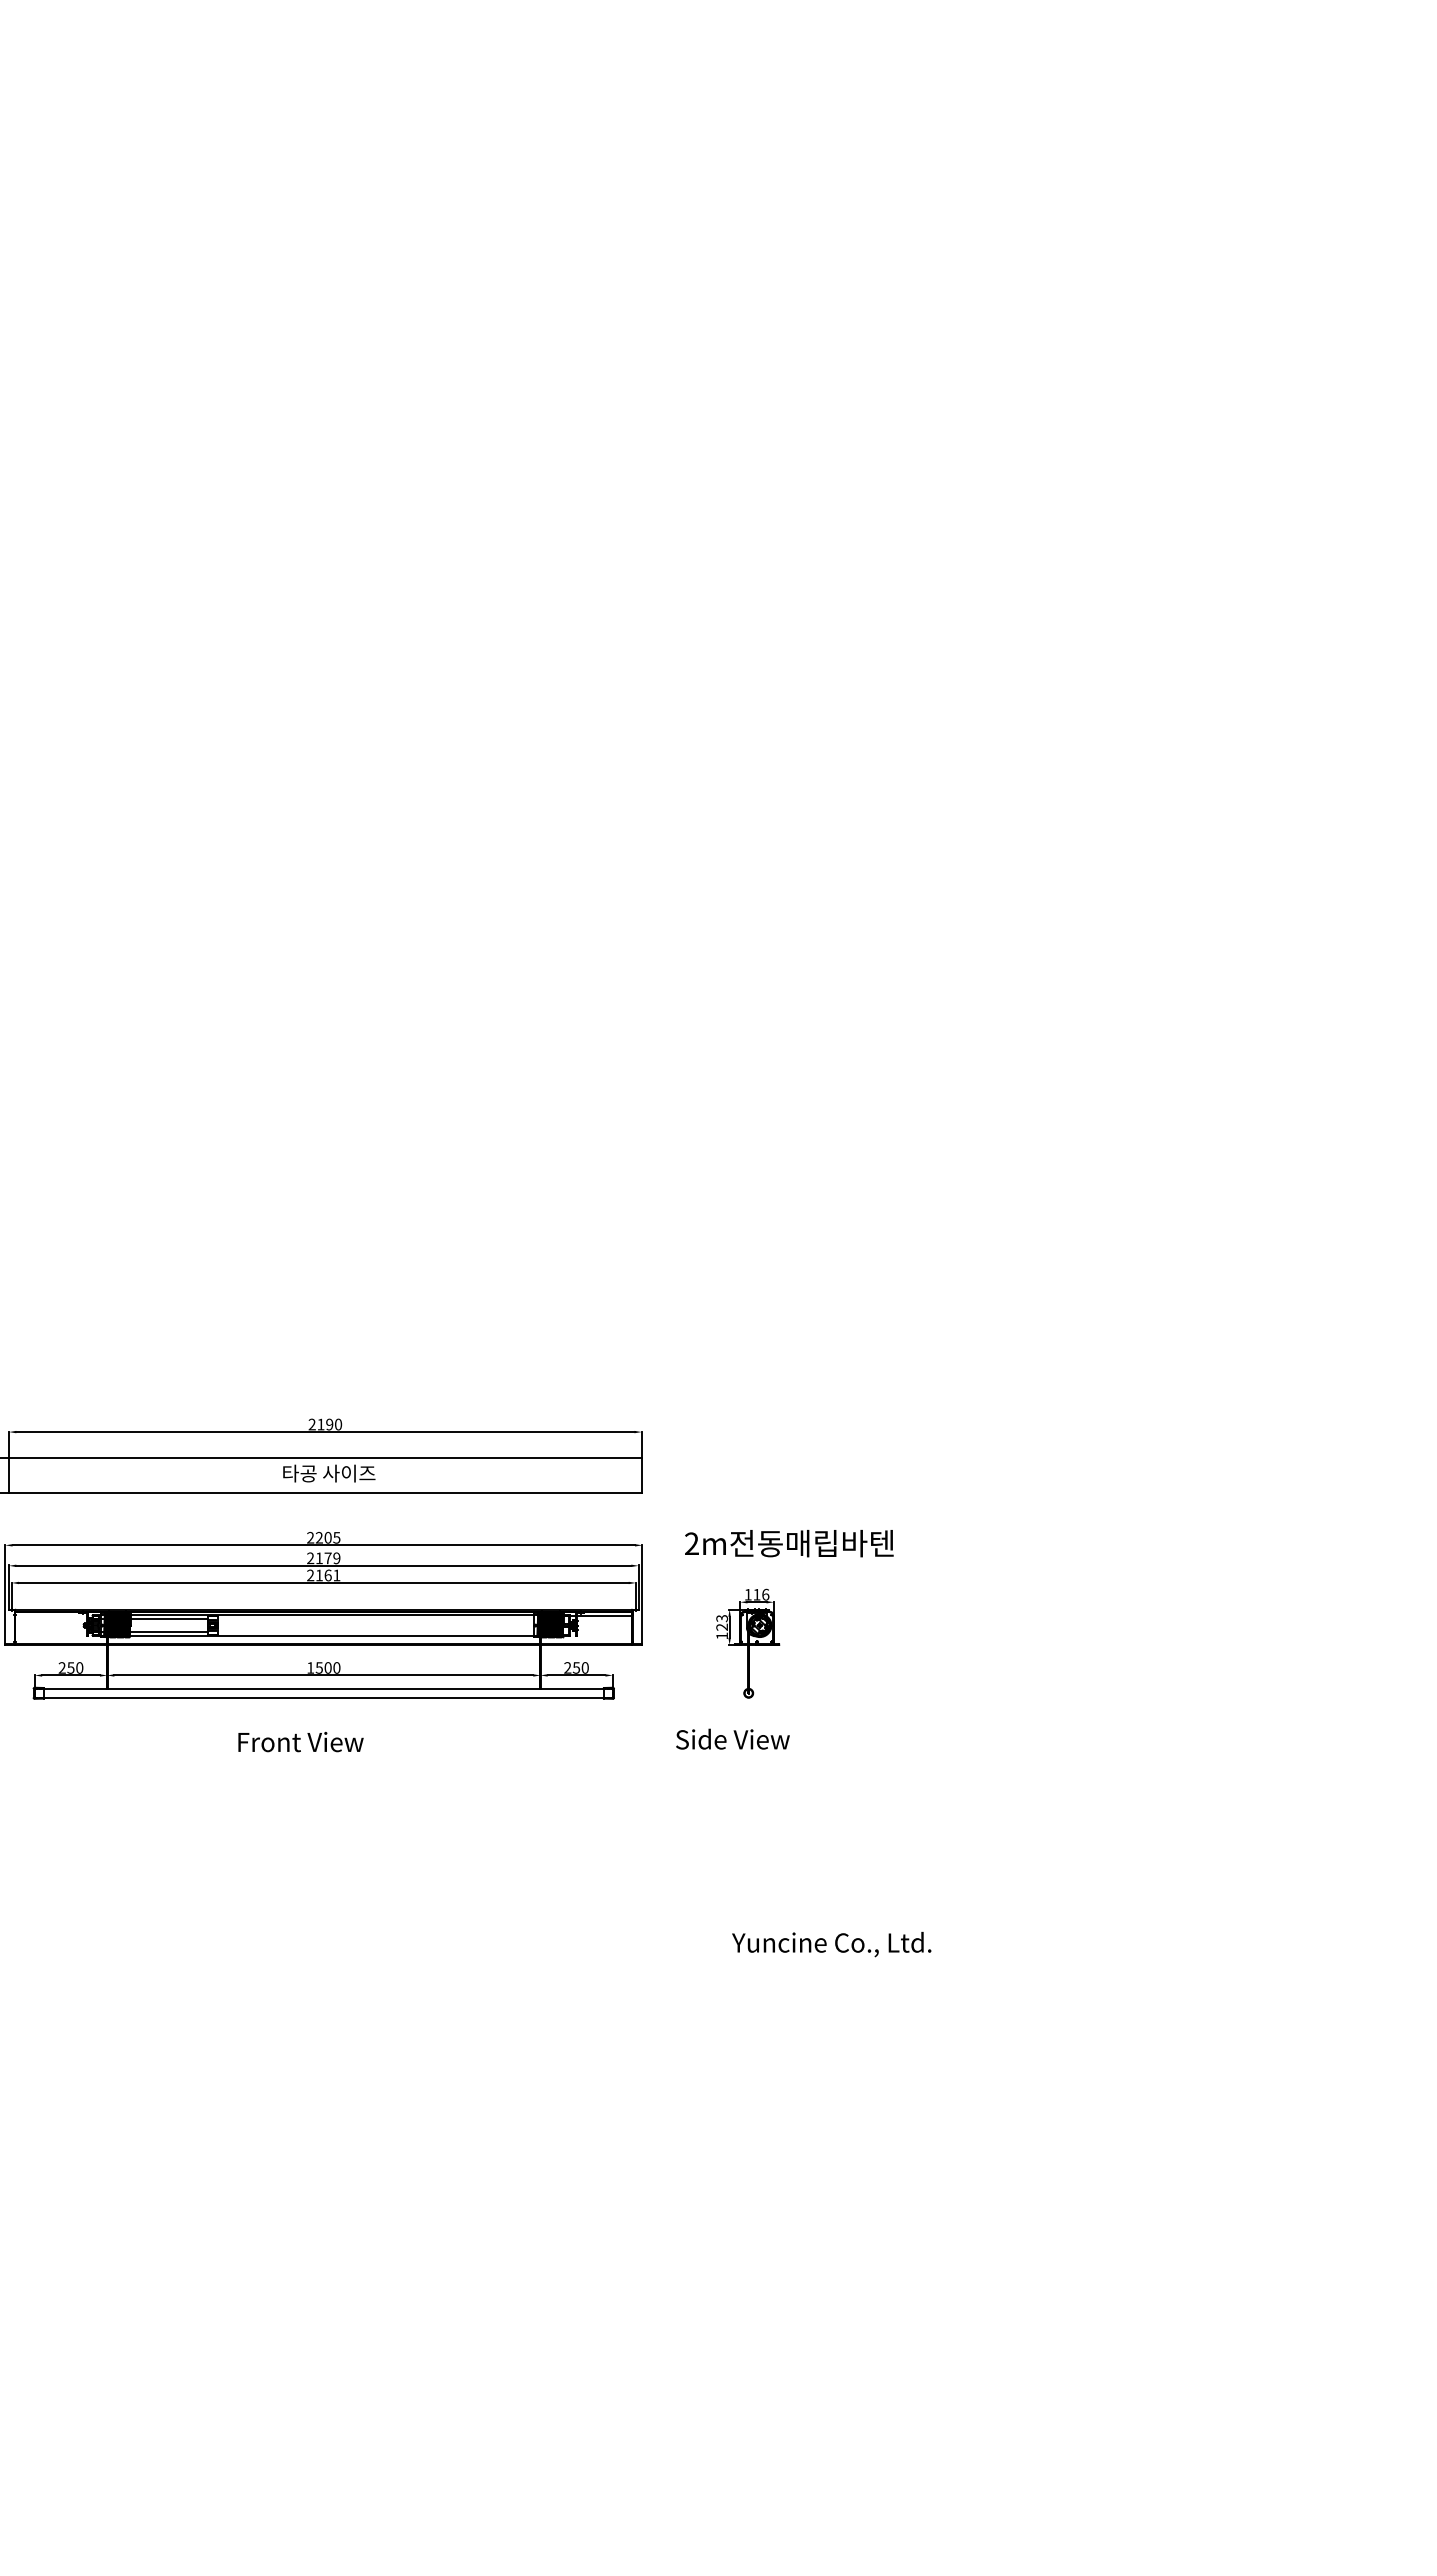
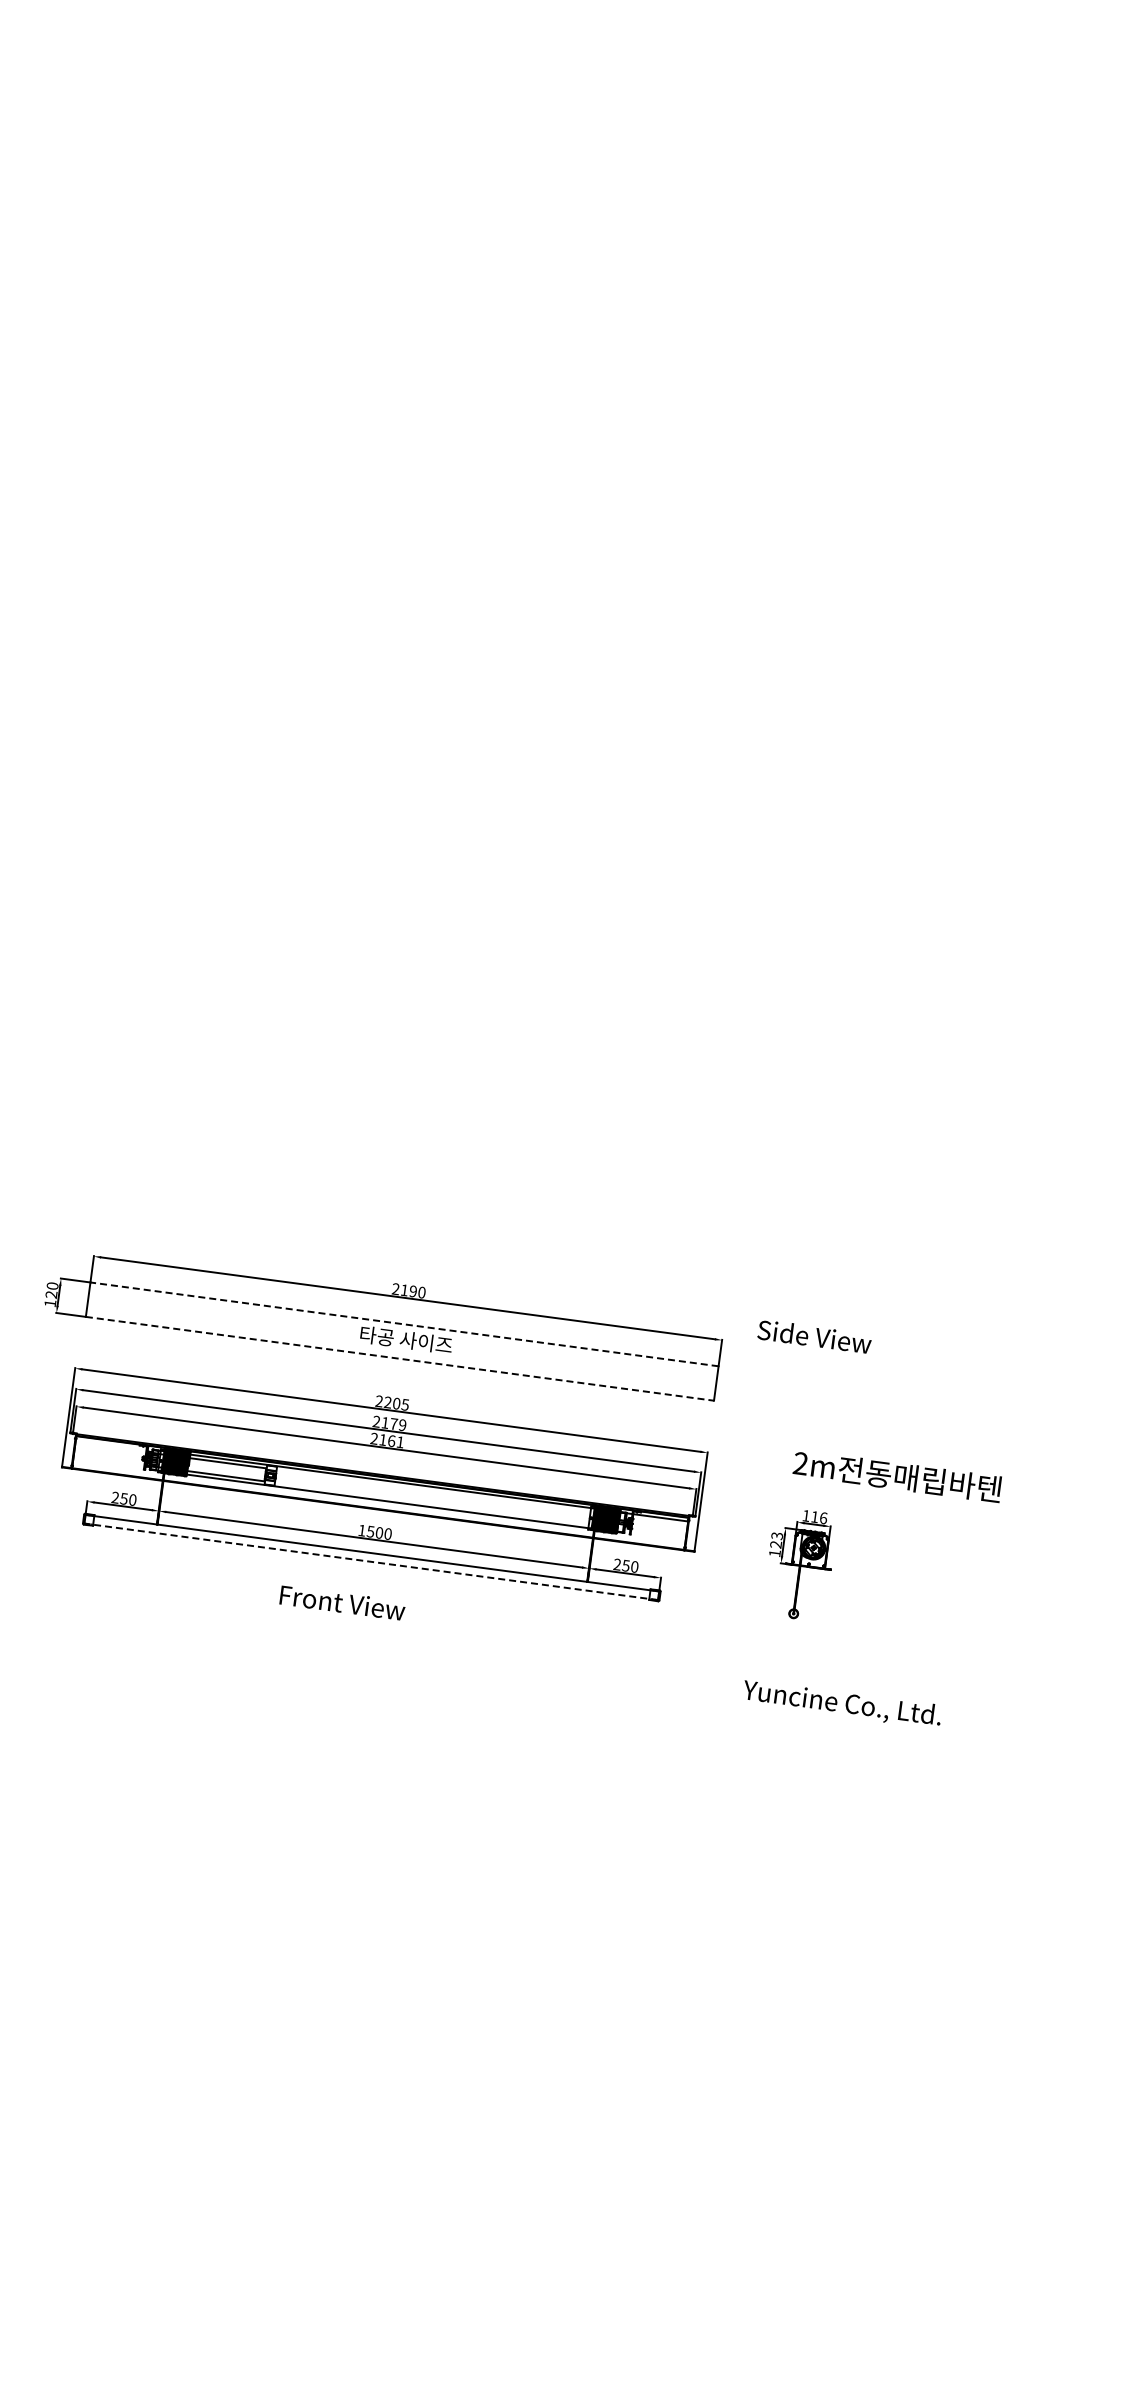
line: (324, 1458) -> (403, 1324), solid -> dashed
line: (325, 1492) -> (400, 1358), solid -> dashed
text: (789, 1543) -> (897, 1476), moved
line: (323, 1697) -> (370, 1561), solid -> dashed
text: (732, 1738) -> (814, 1335), moved
text: (831, 1944) -> (842, 1704), moved

